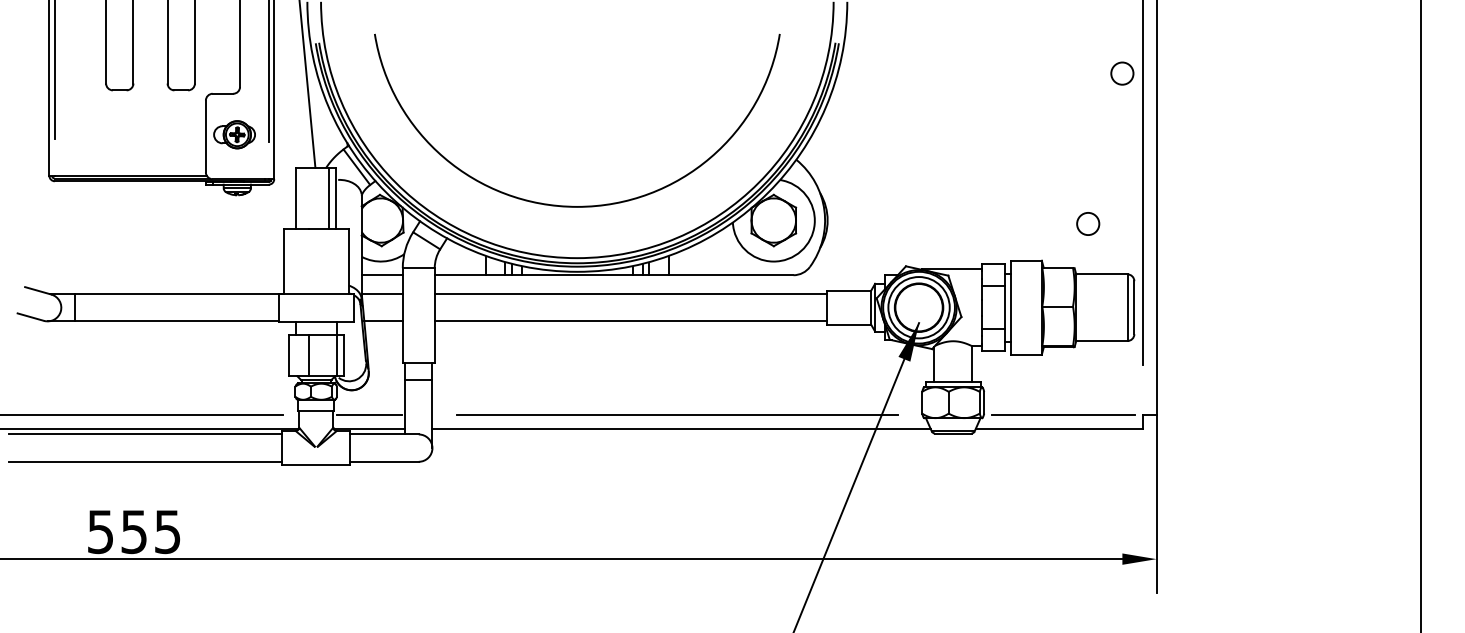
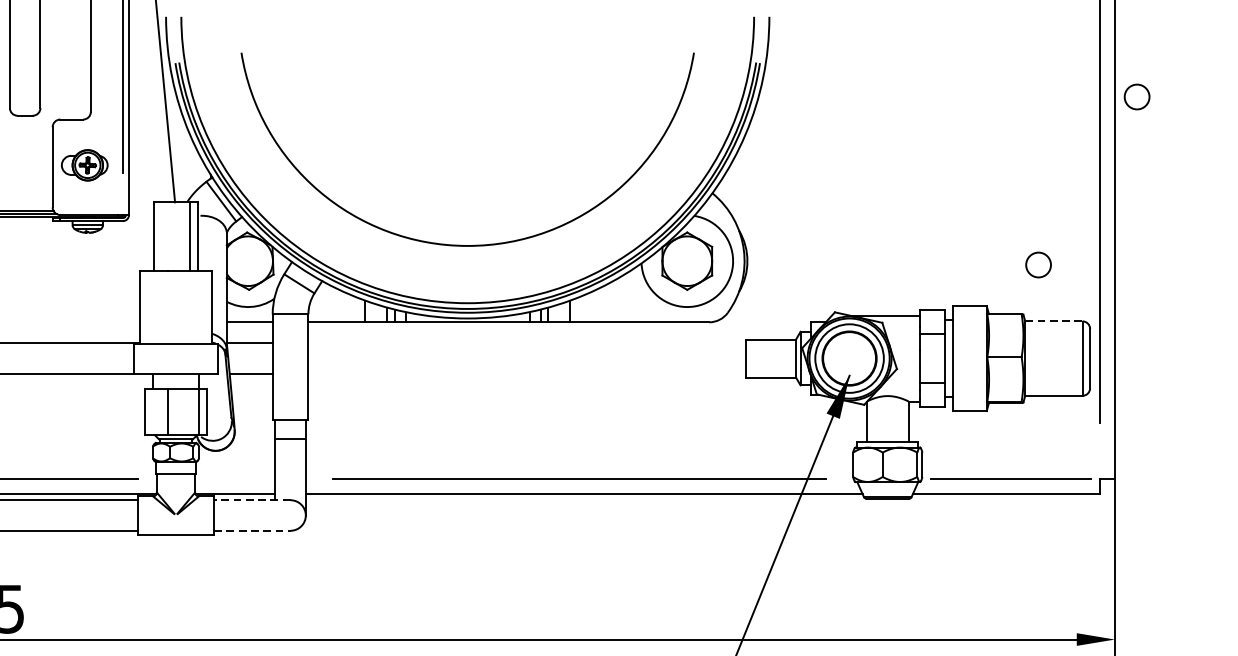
circle: (1122, 73) -> (1137, 96), moved
line: (1101, 274) -> (1053, 321), solid -> dashed
line: (630, 294) -> (527, 343), removed
line: (630, 321) -> (527, 374), removed
line: (368, 415) -> (234, 479), removed
line: (384, 434) -> (252, 500), solid -> dashed
line: (385, 461) -> (253, 530), solid -> dashed

